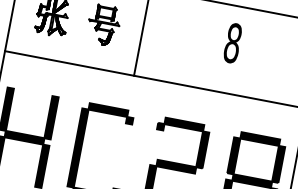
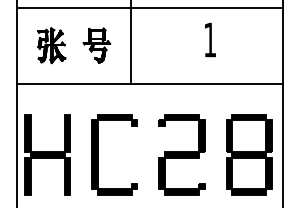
text: (232, 42) -> (209, 39), 8 -> 1

